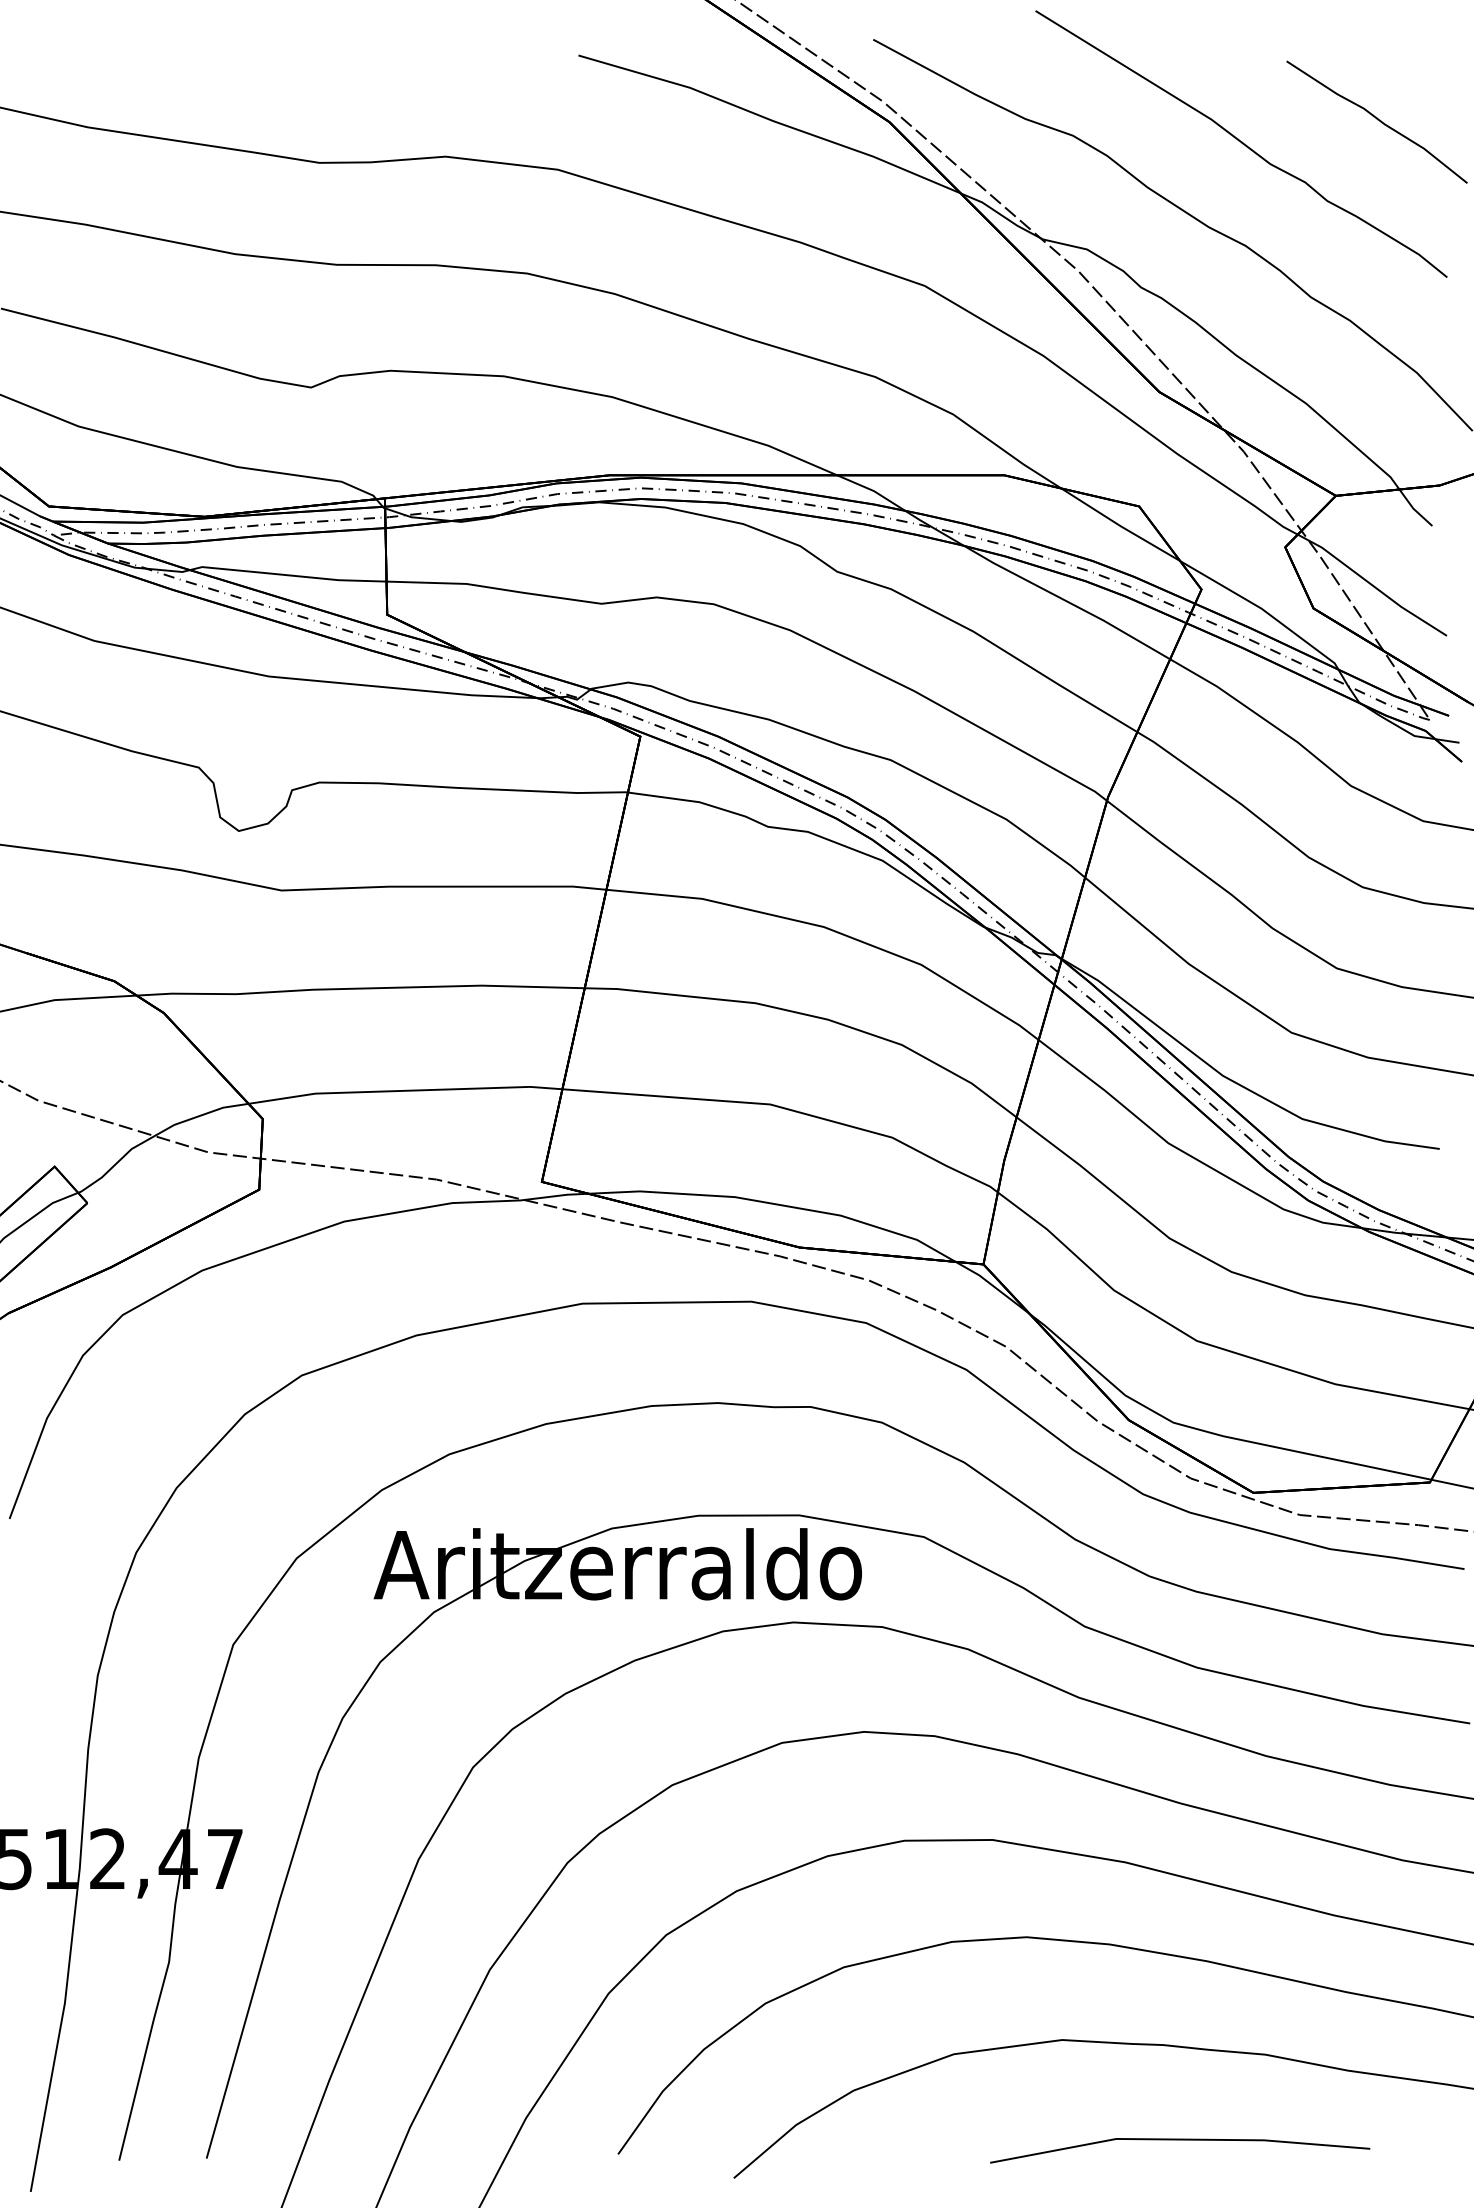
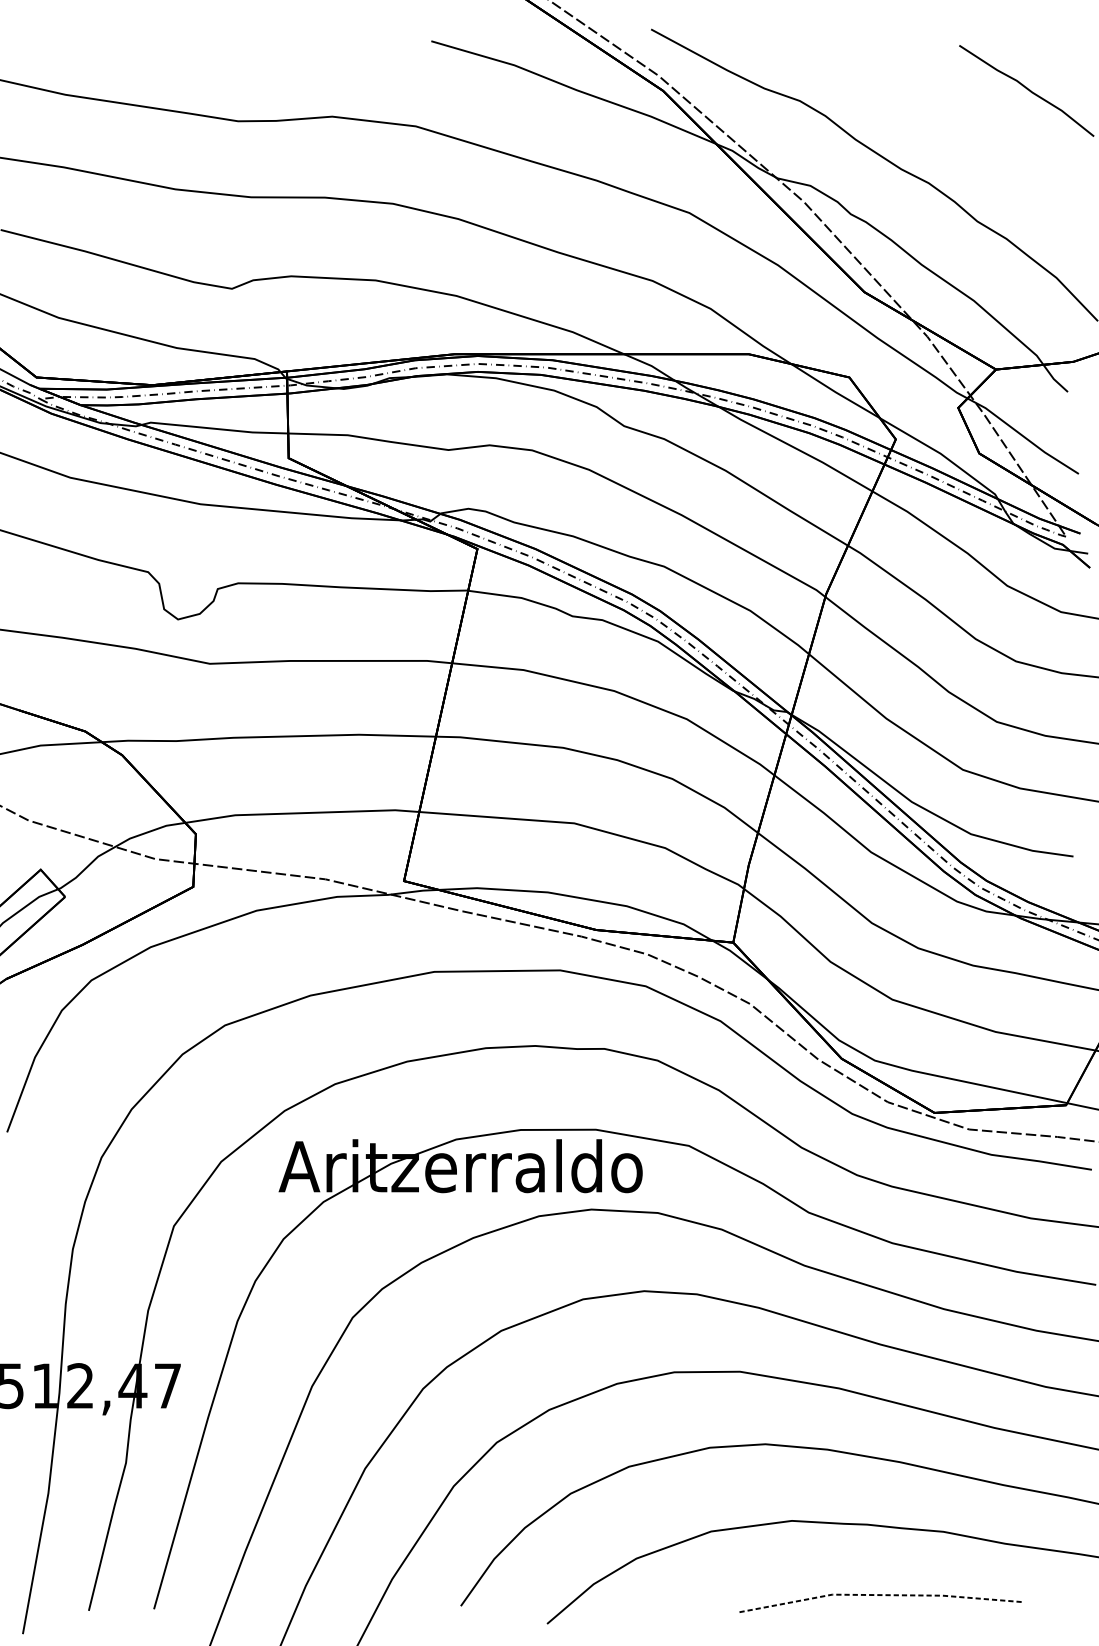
curve: (1241, 143) -> (925, 106), removed
line: (1179, 2139) -> (879, 1595), solid -> dashed

